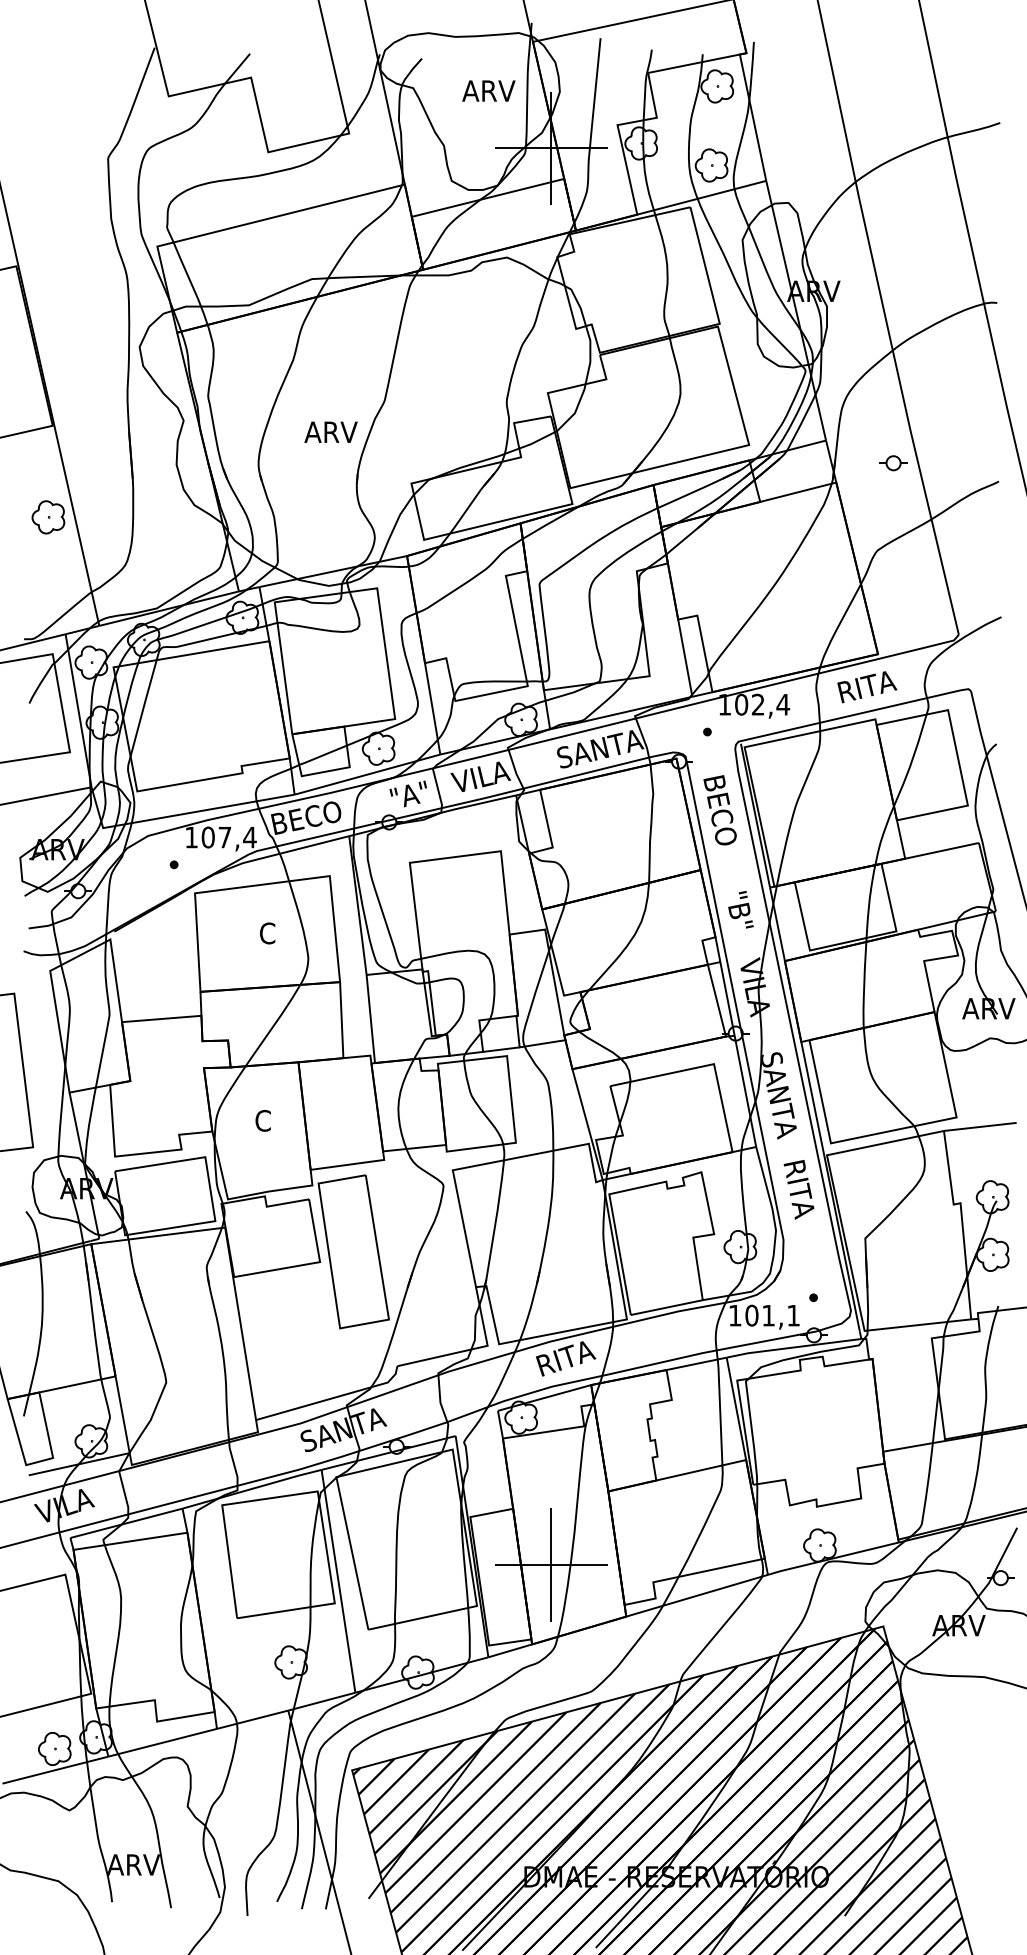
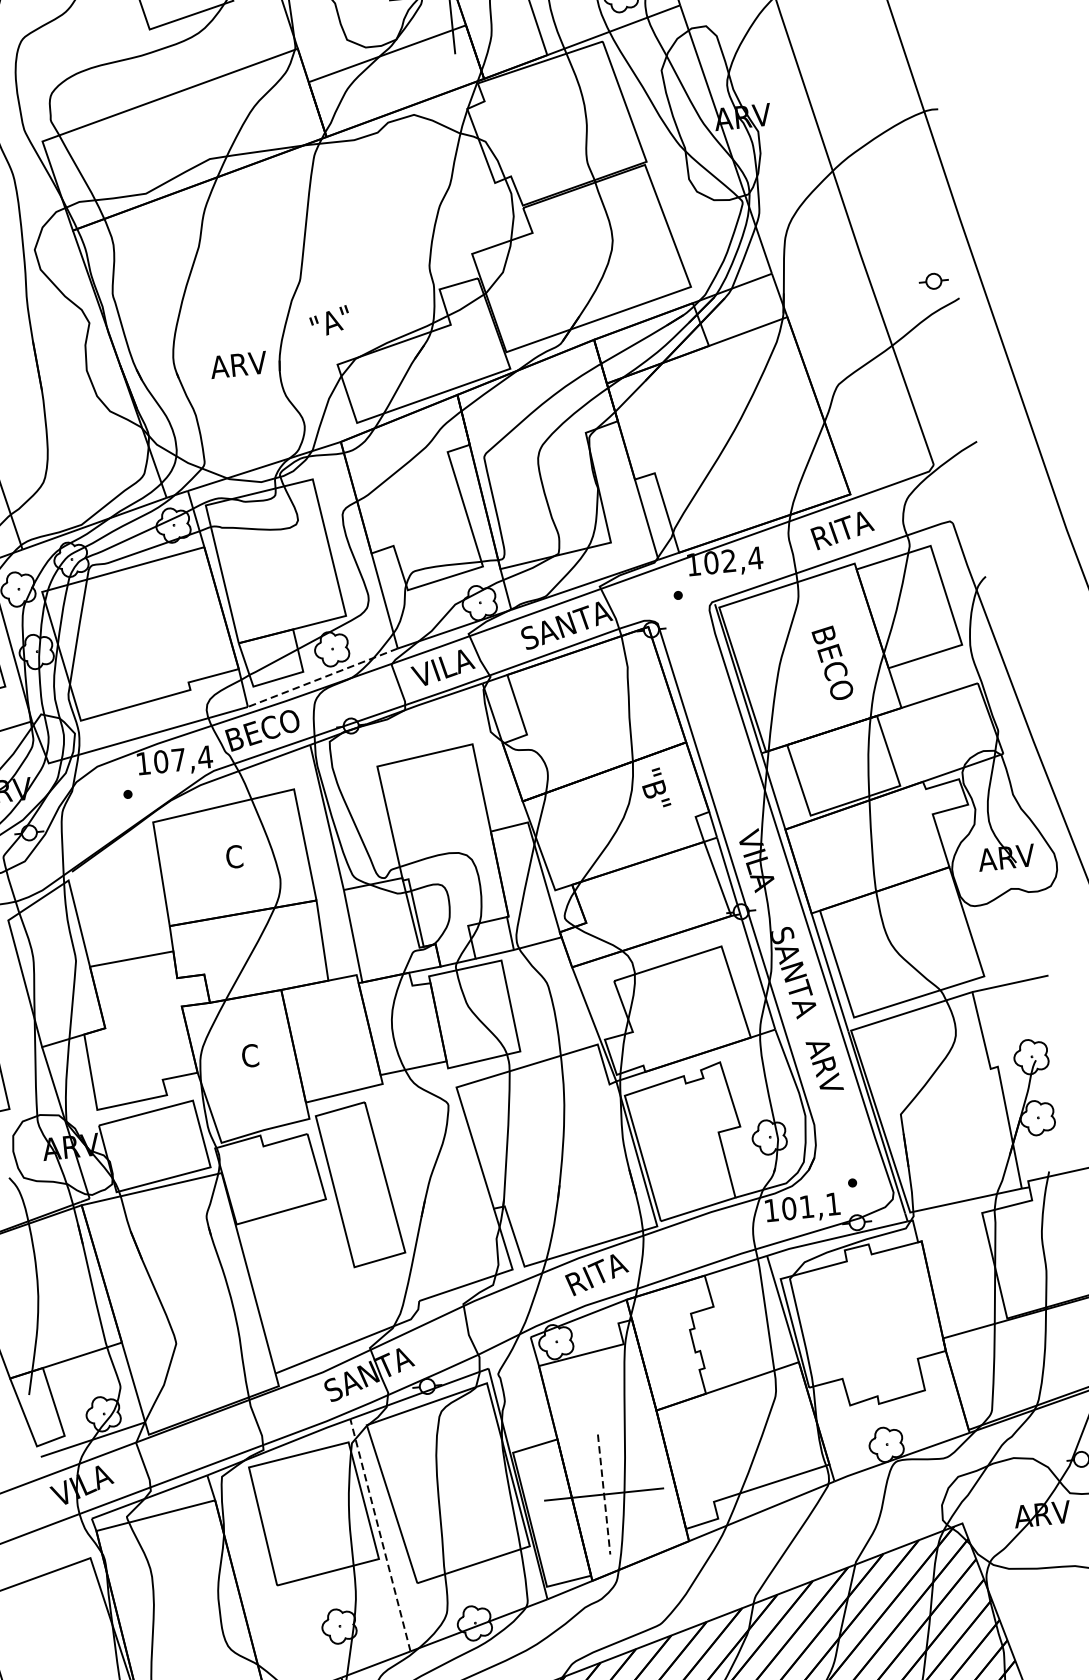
text: (330, 431) -> (238, 364), moved
part: (893, 463) -> (933, 281), moved
line: (367, 774) -> (322, 677), solid -> dashed
text: (407, 793) -> (328, 320), moved
text: (719, 810) -> (831, 663), moved
text: (740, 909) -> (655, 787), moved
text: (798, 1189) -> (824, 1069), RITA -> ARV
line: (551, 1564) -> (604, 1494), solid -> dashed
line: (338, 1581) -> (380, 1535), solid -> dashed

